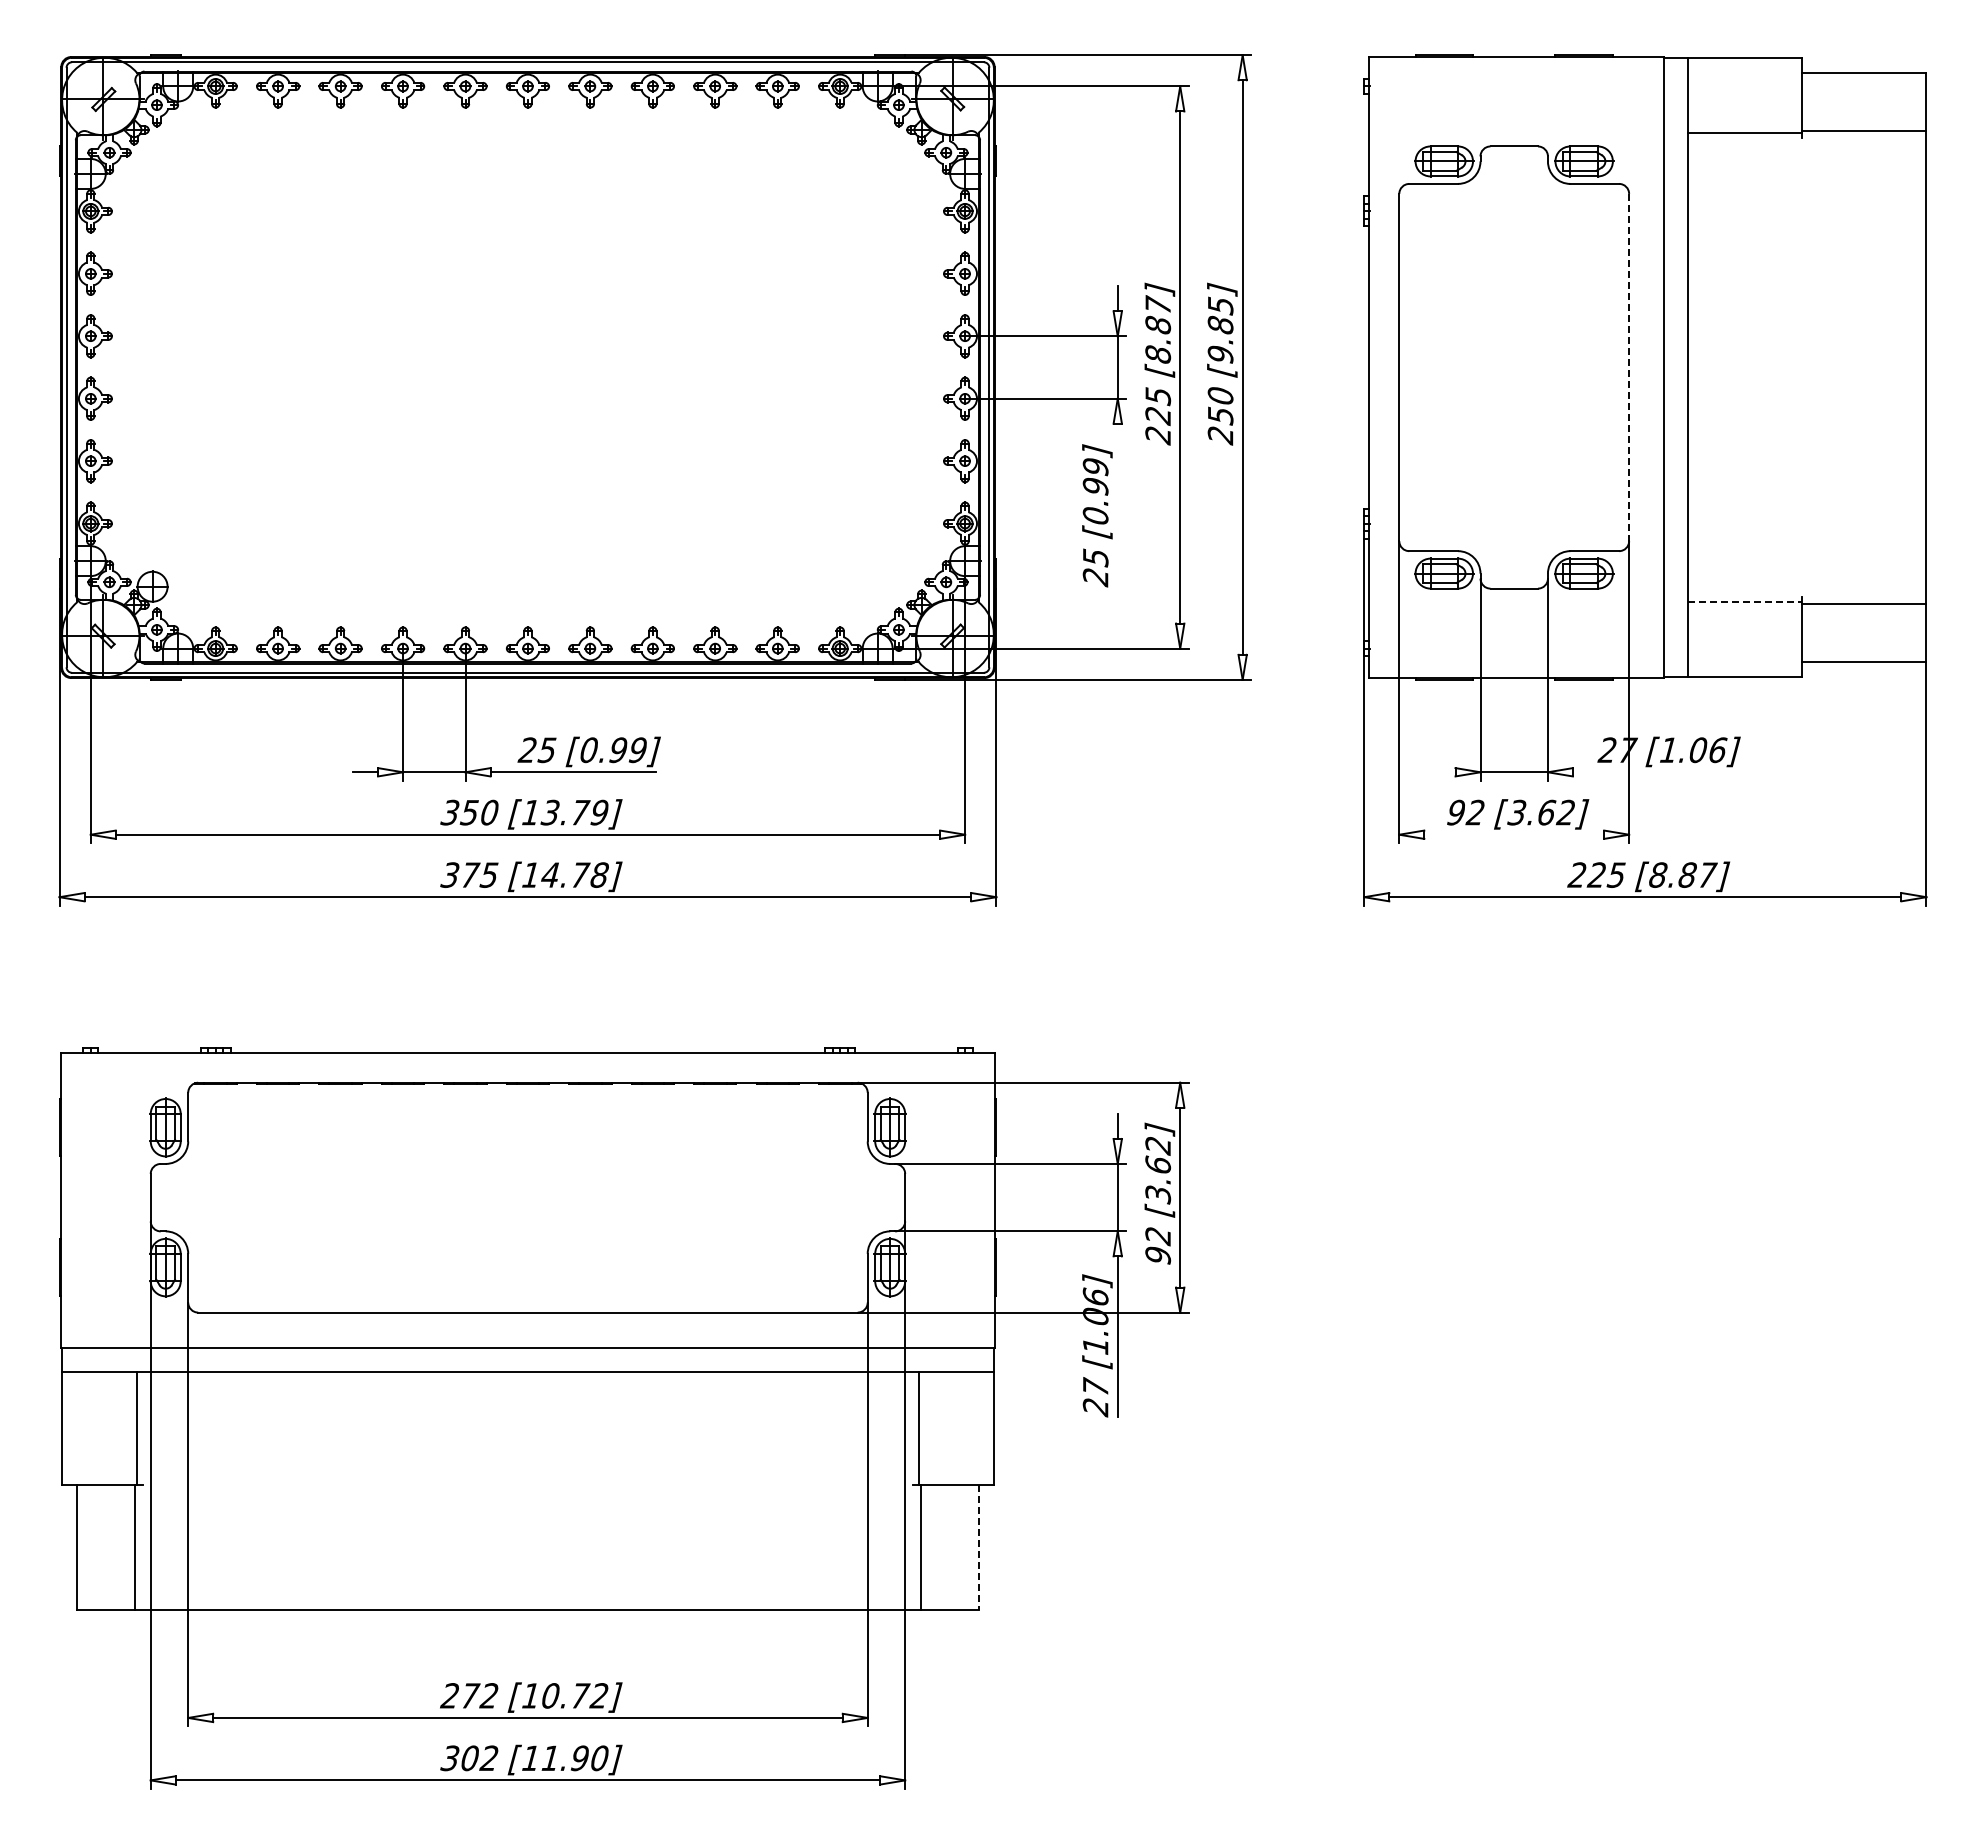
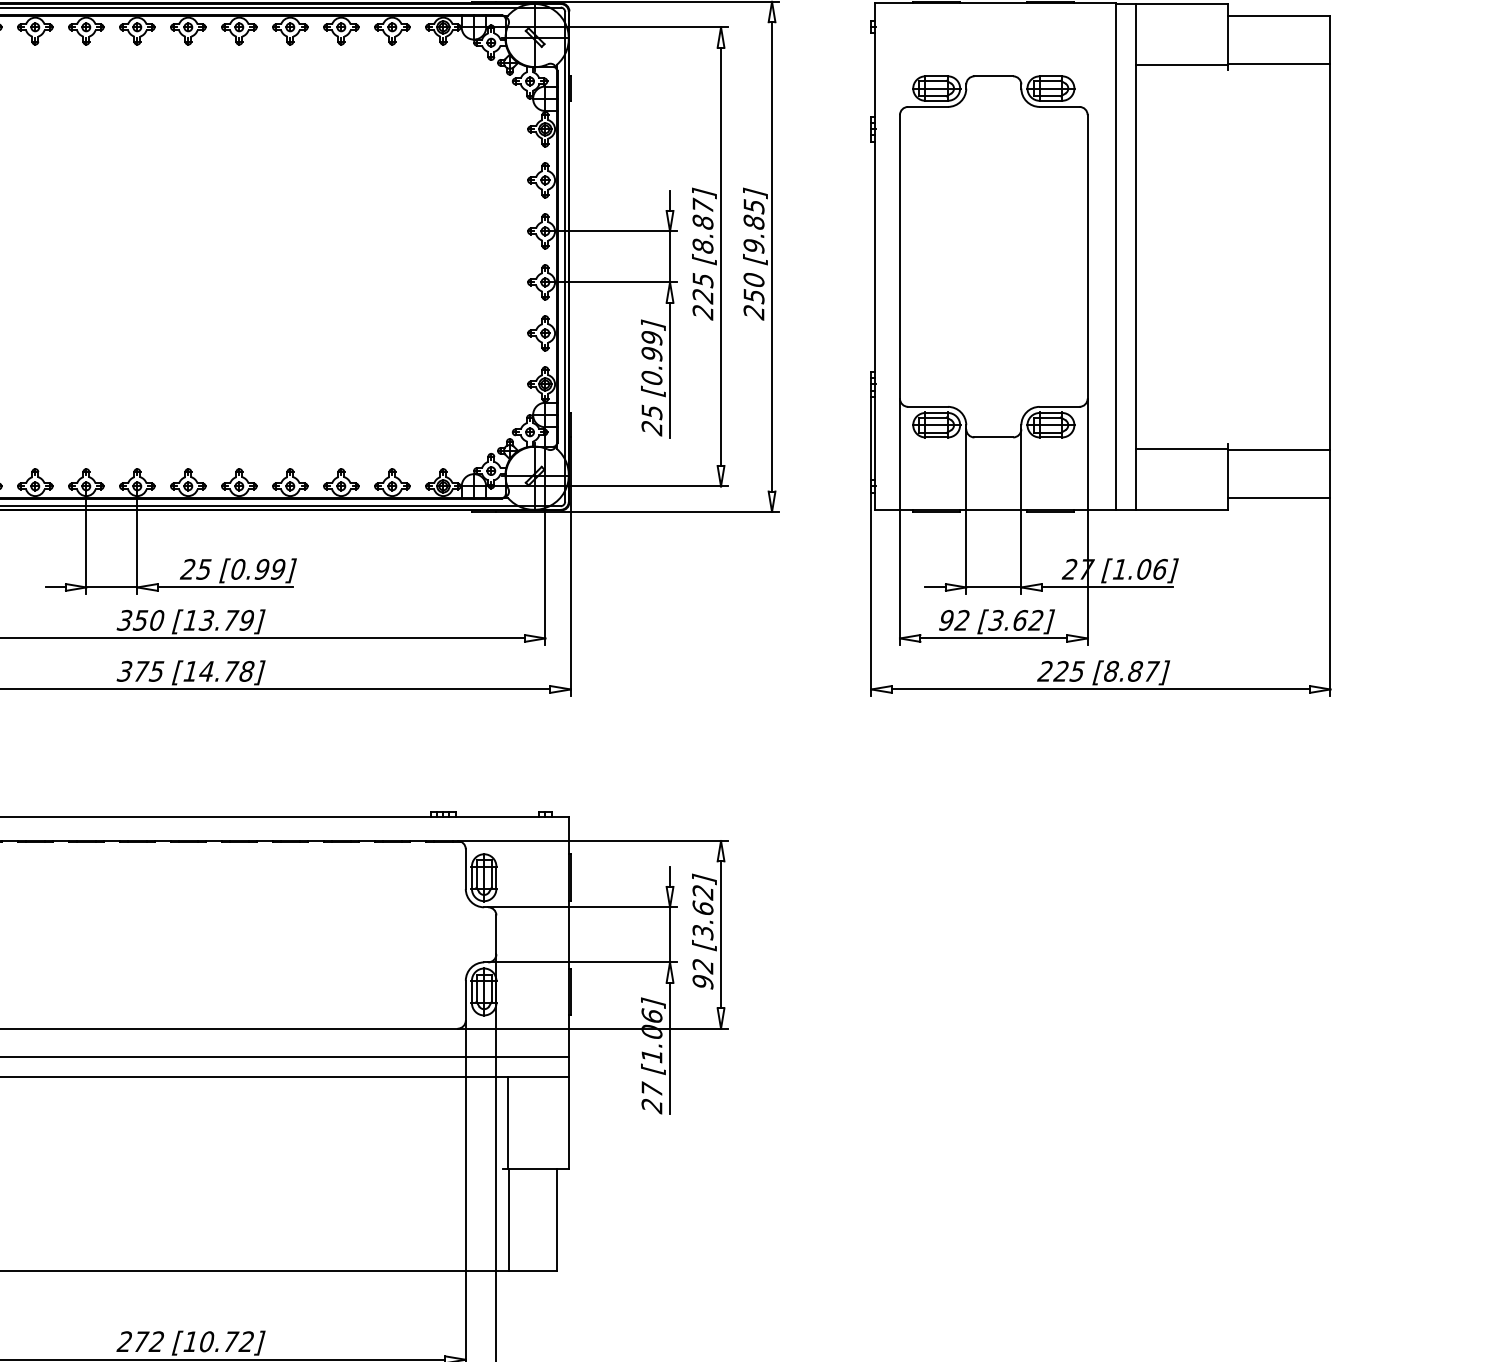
line: (1629, 367) -> (1087, 256), dashed -> solid
line: (1117, 506) -> (669, 370), added
line: (1744, 602) -> (1181, 448), dashed -> solid
line: (1442, 772) -> (935, 587), added
line: (1652, 772) -> (1106, 587), added
line: (1514, 834) -> (994, 638), added
line: (978, 1547) -> (556, 1220), dashed -> solid

